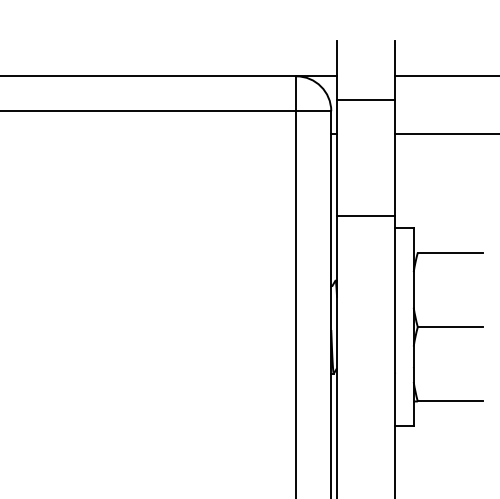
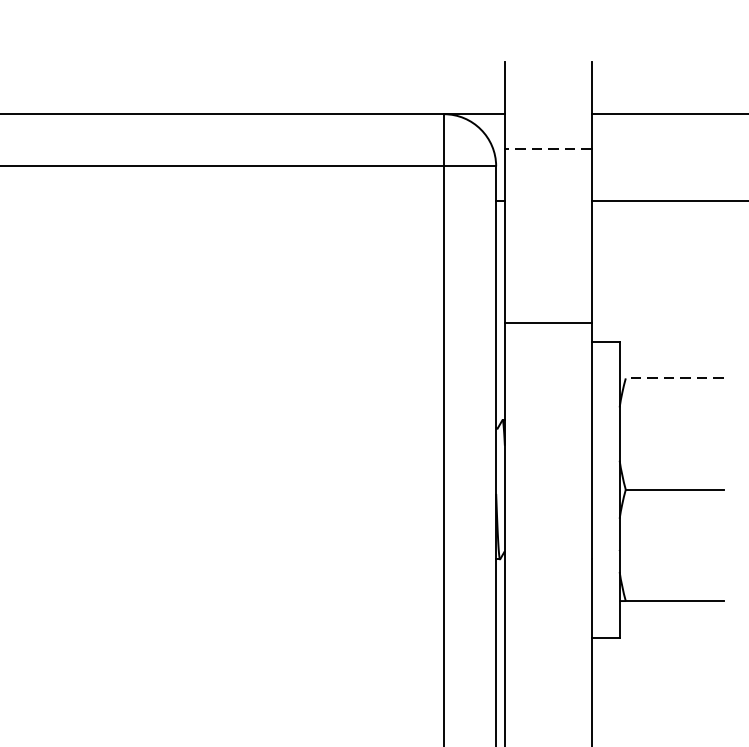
line: (365, 99) -> (547, 148), solid -> dashed
line: (450, 252) -> (674, 377), solid -> dashed

